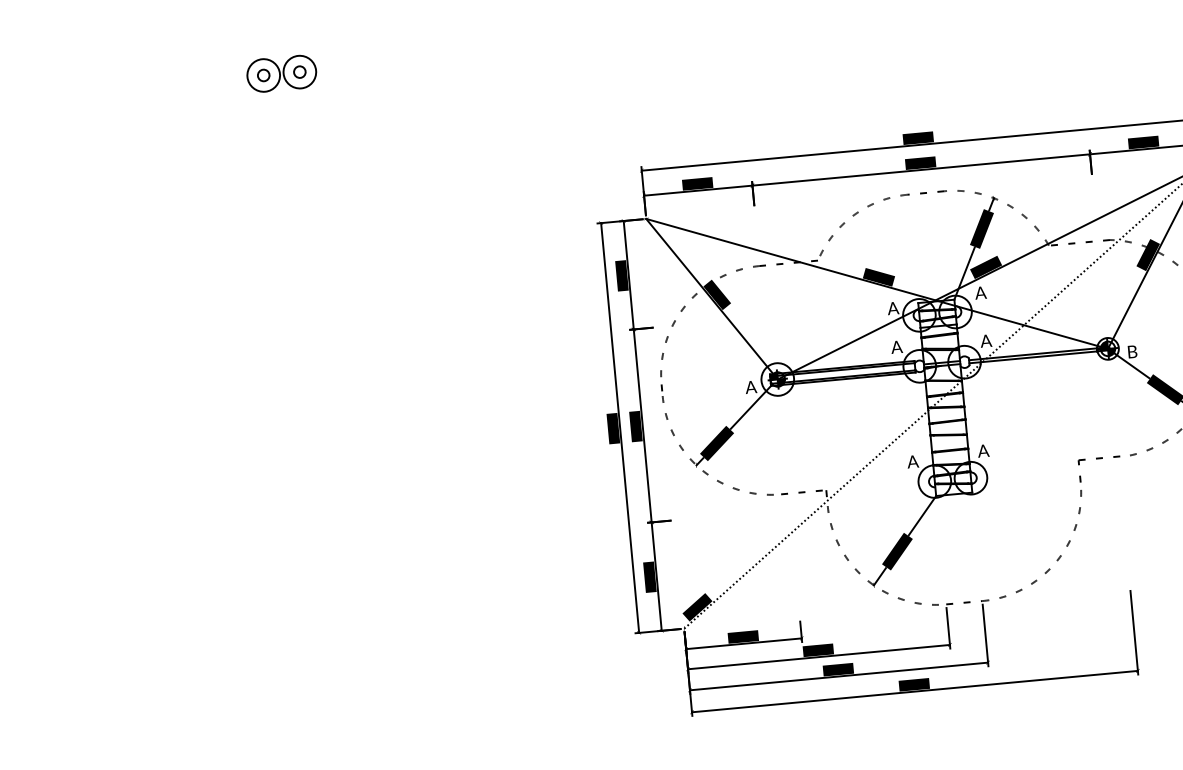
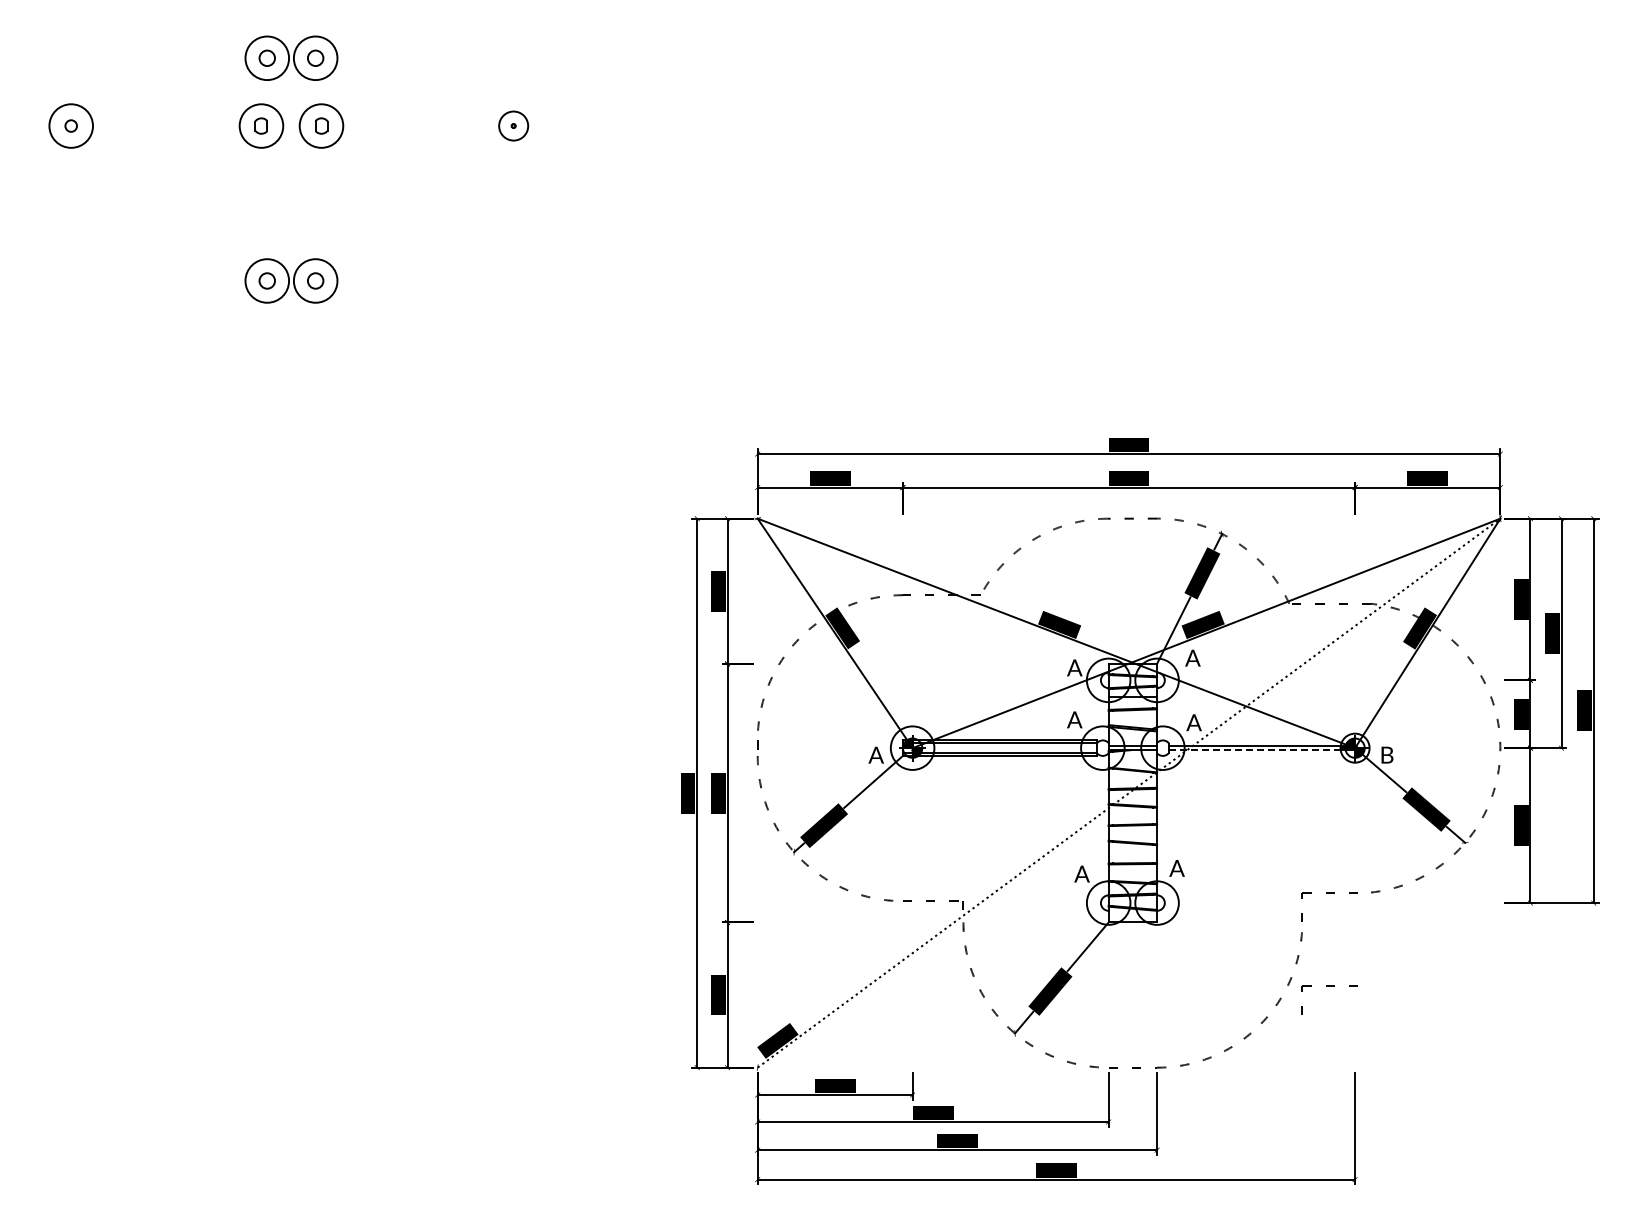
line: (1033, 357) -> (1254, 750), solid -> dashed
part: (1105, 528) -> (1329, 986), added

